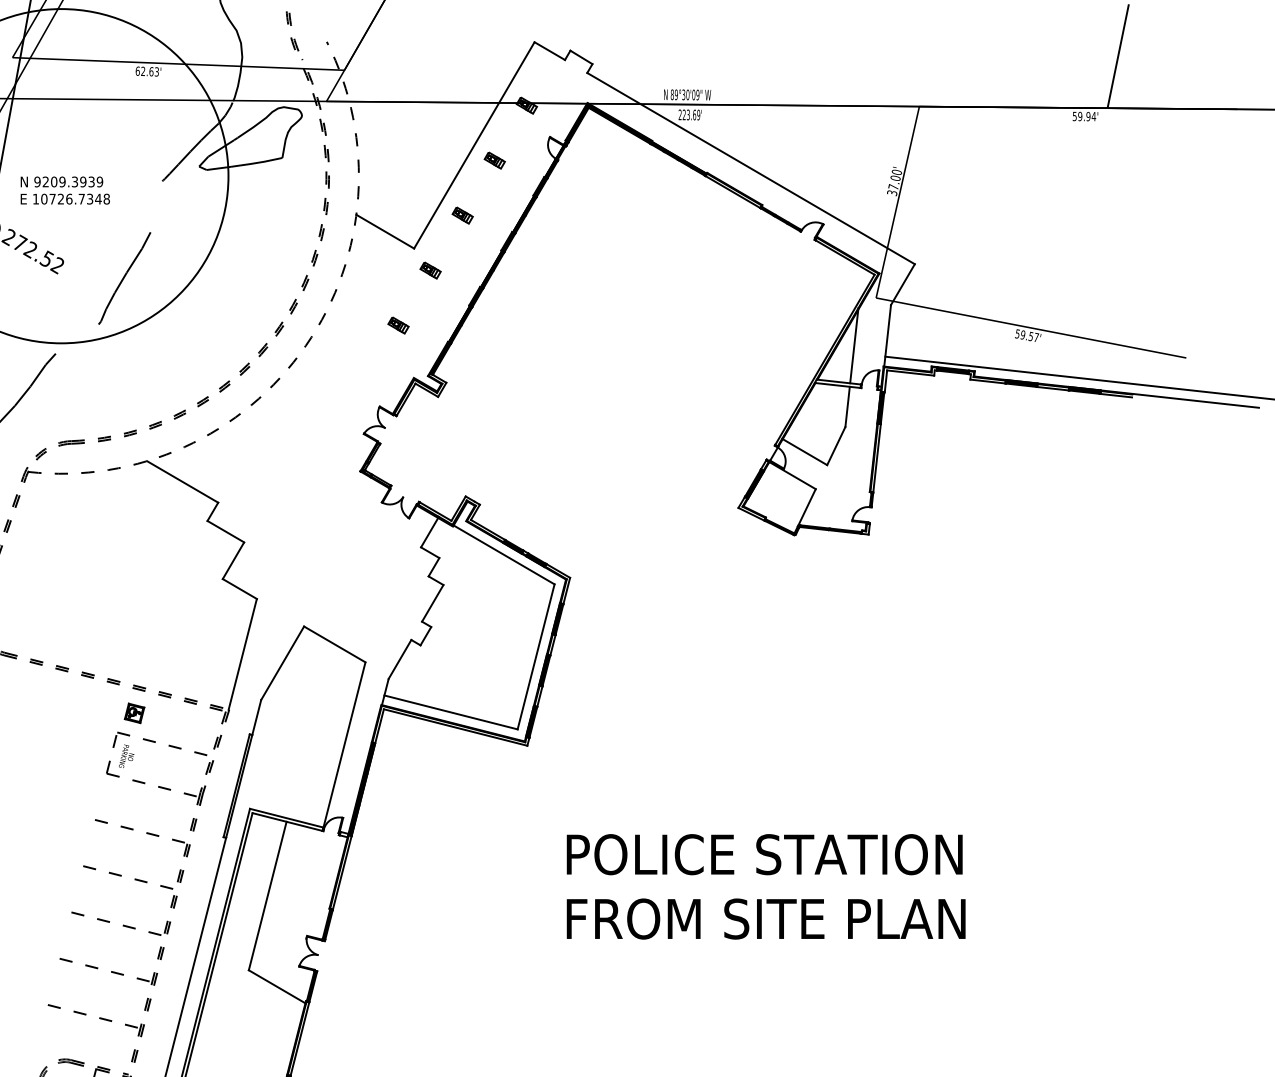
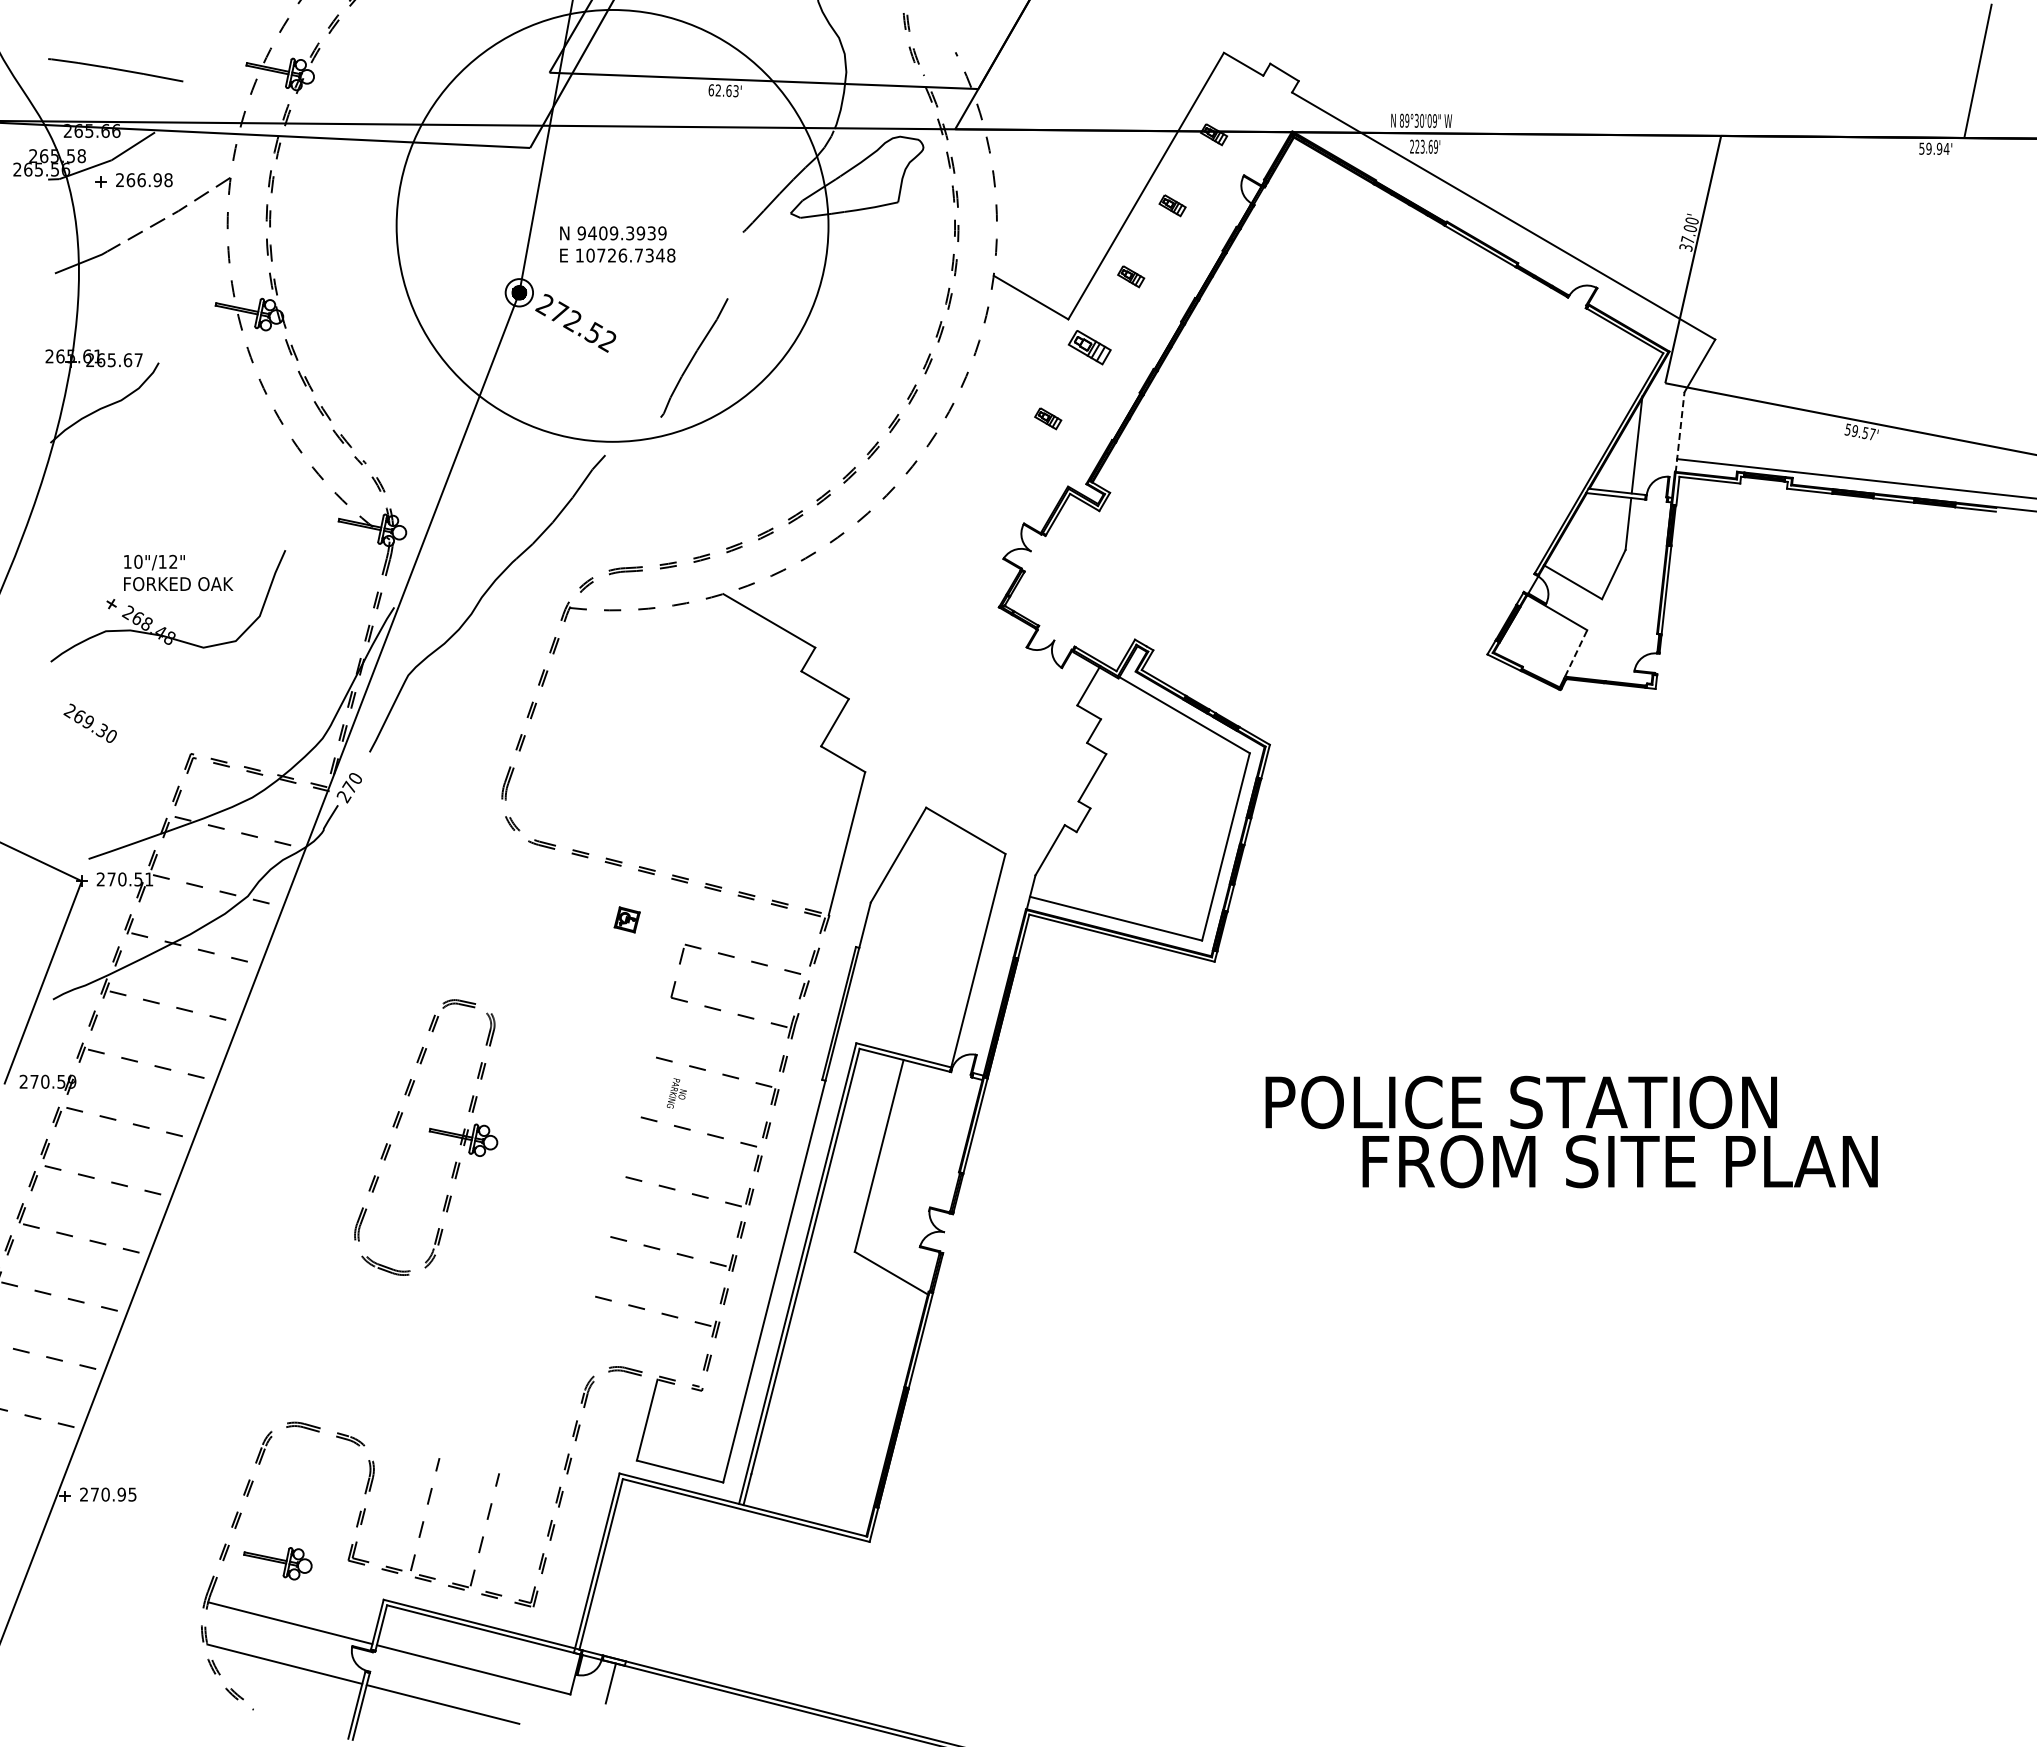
text: (45, 182) -> (592, 233), 9209.3939 -> 9409.3939
part: (430, 270) -> (1089, 347), size x1.6
line: (887, 336) -> (1680, 432), solid -> dashed
line: (807, 507) -> (1576, 653), solid -> dashed
part: (134, 713) -> (626, 919), moved
text: (126, 756) -> (676, 1093), moved
text: (765, 918) -> (1619, 1161), moved

